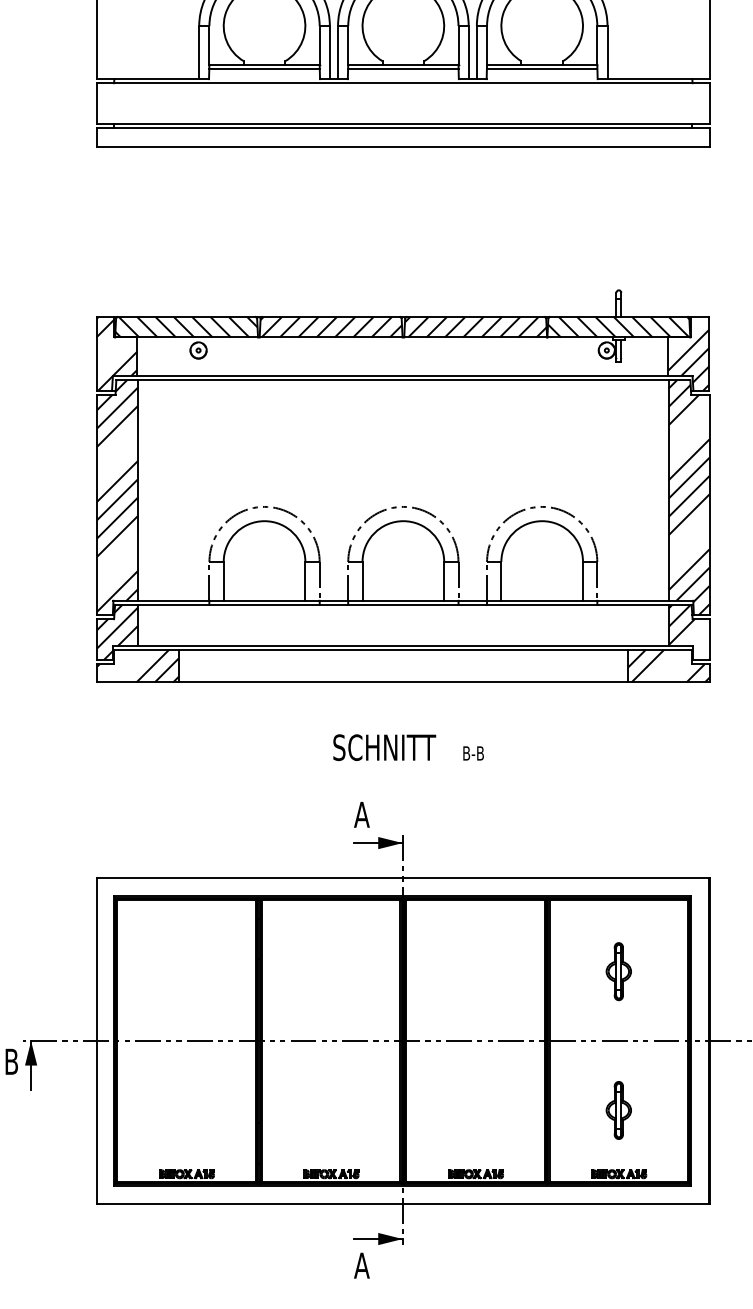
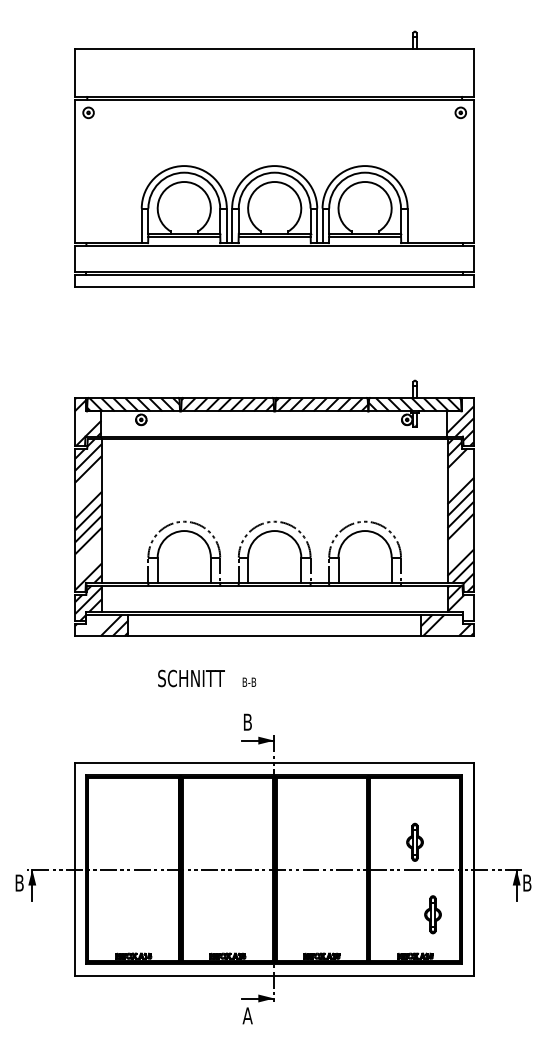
text: (409, 747) -> (207, 678), moved
text: (361, 813) -> (247, 721), A -> B
part: (618, 970) -> (414, 841), moved
part: (618, 1110) -> (432, 914), moved

